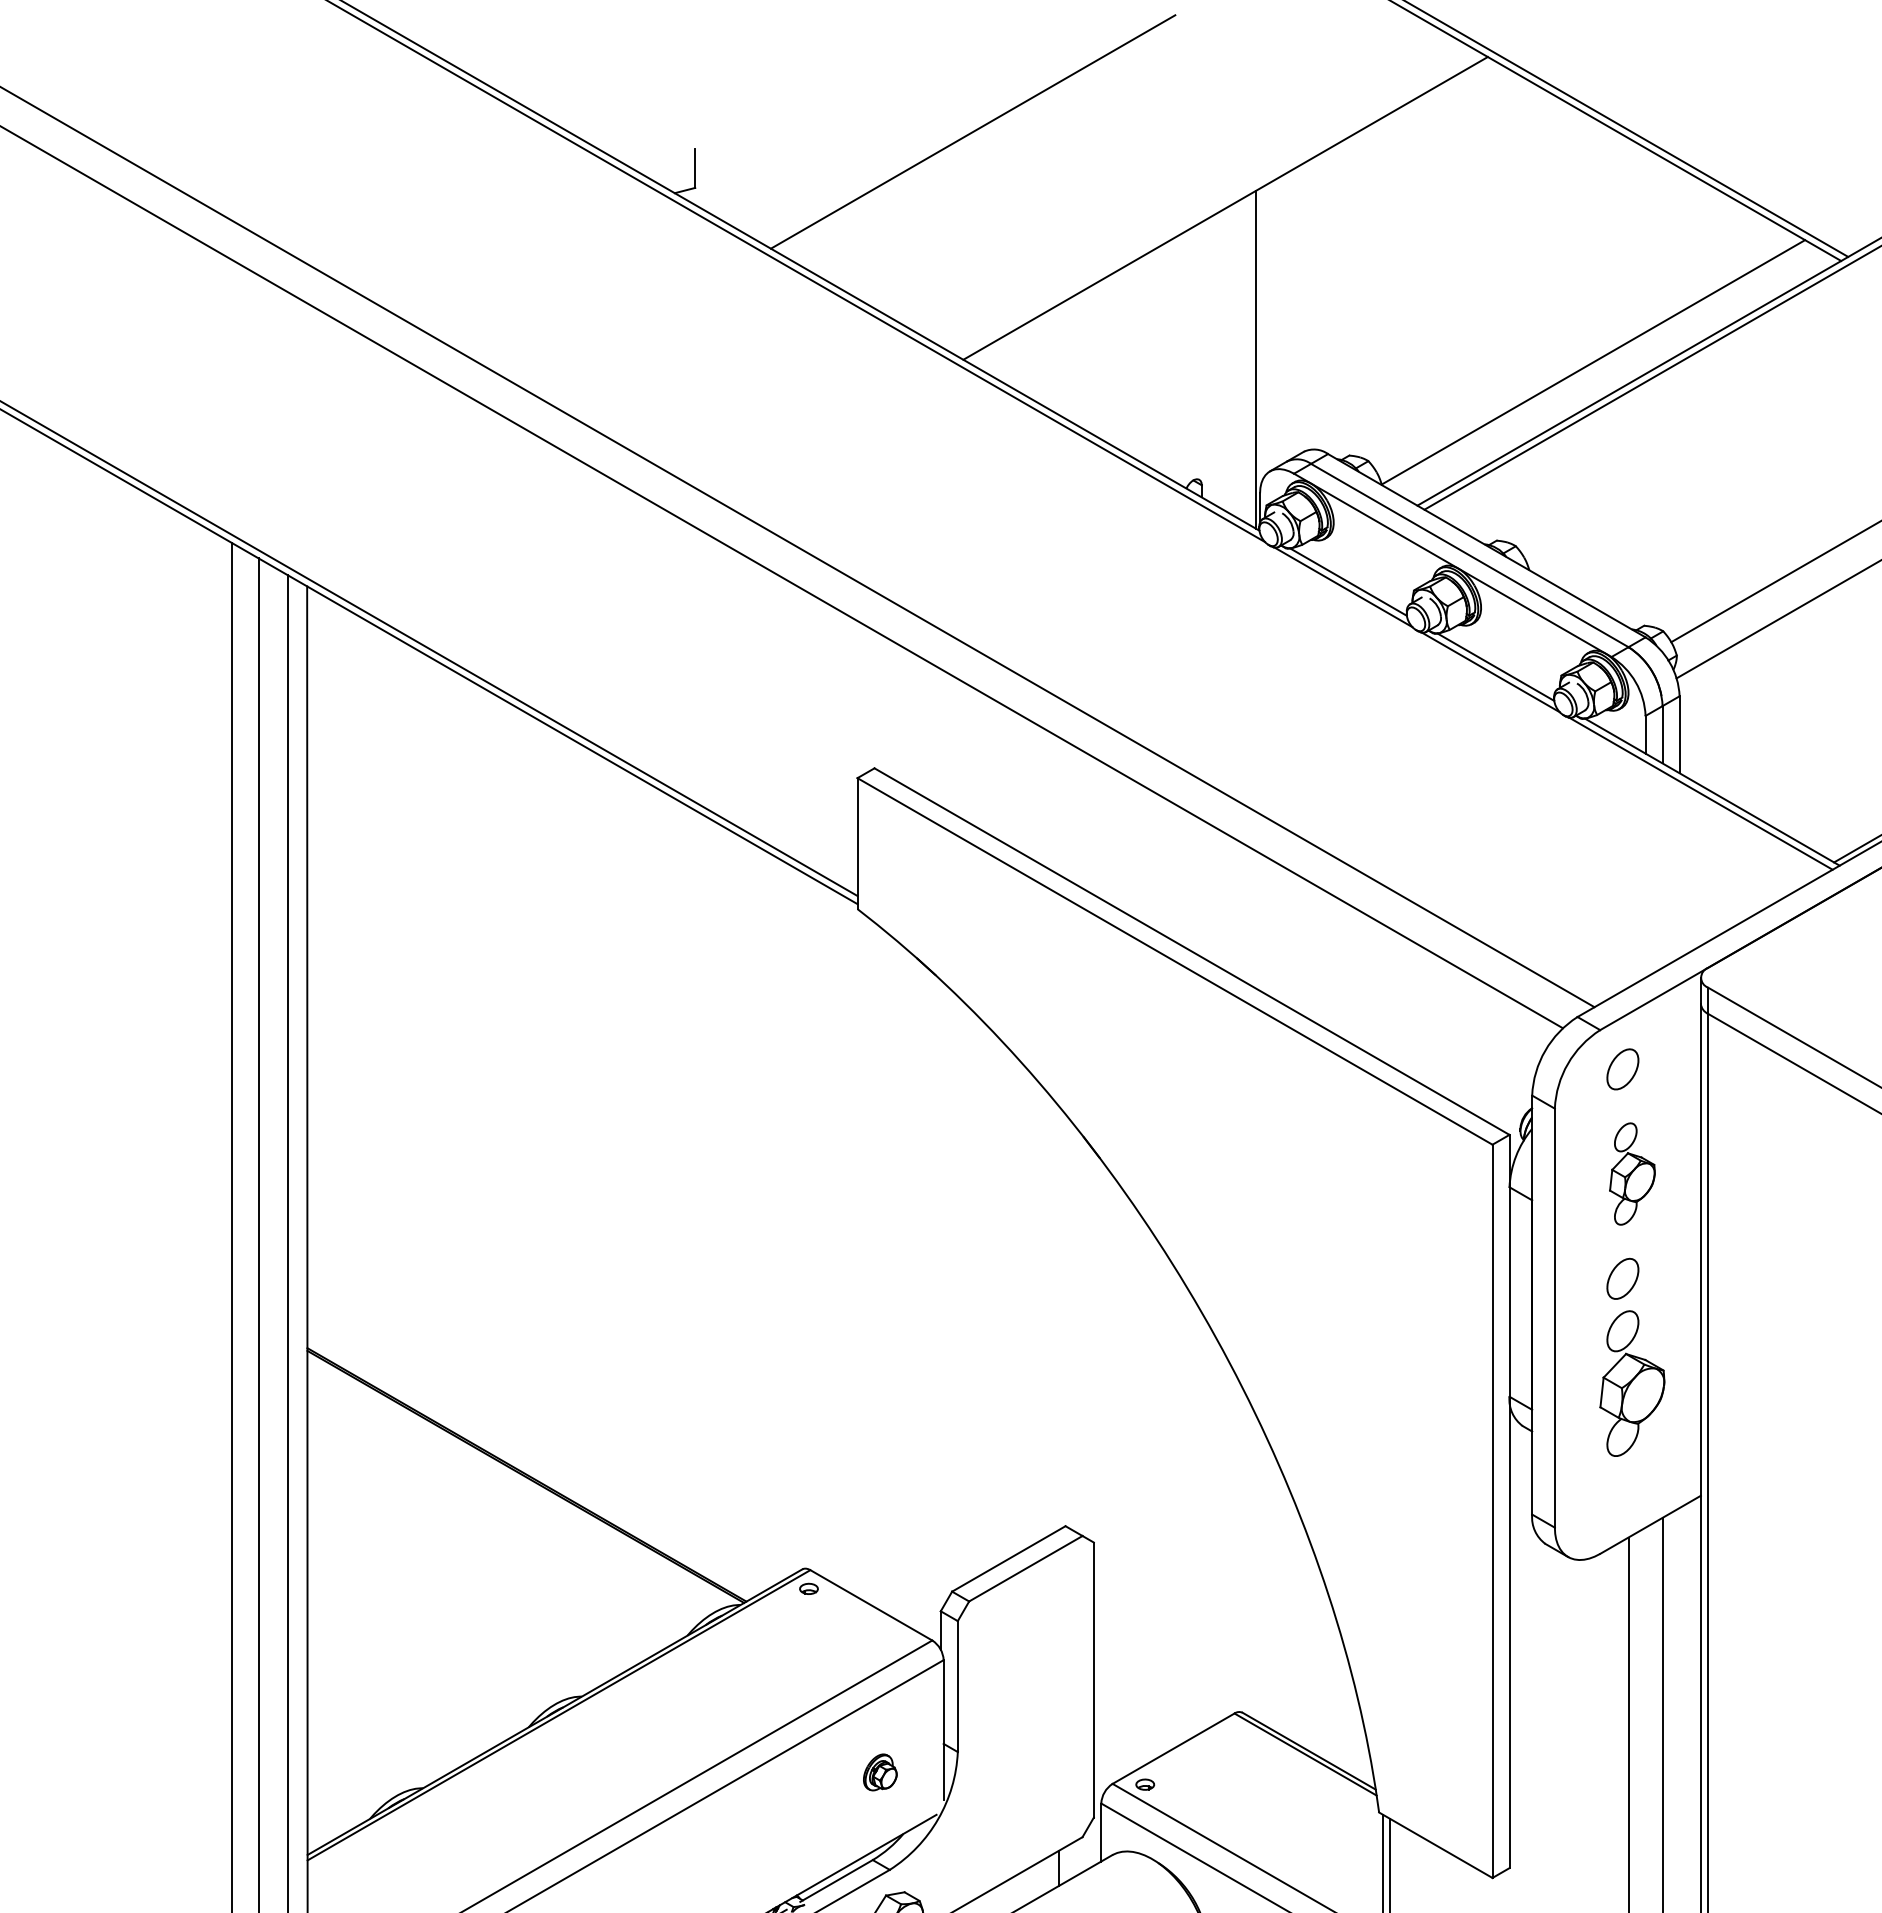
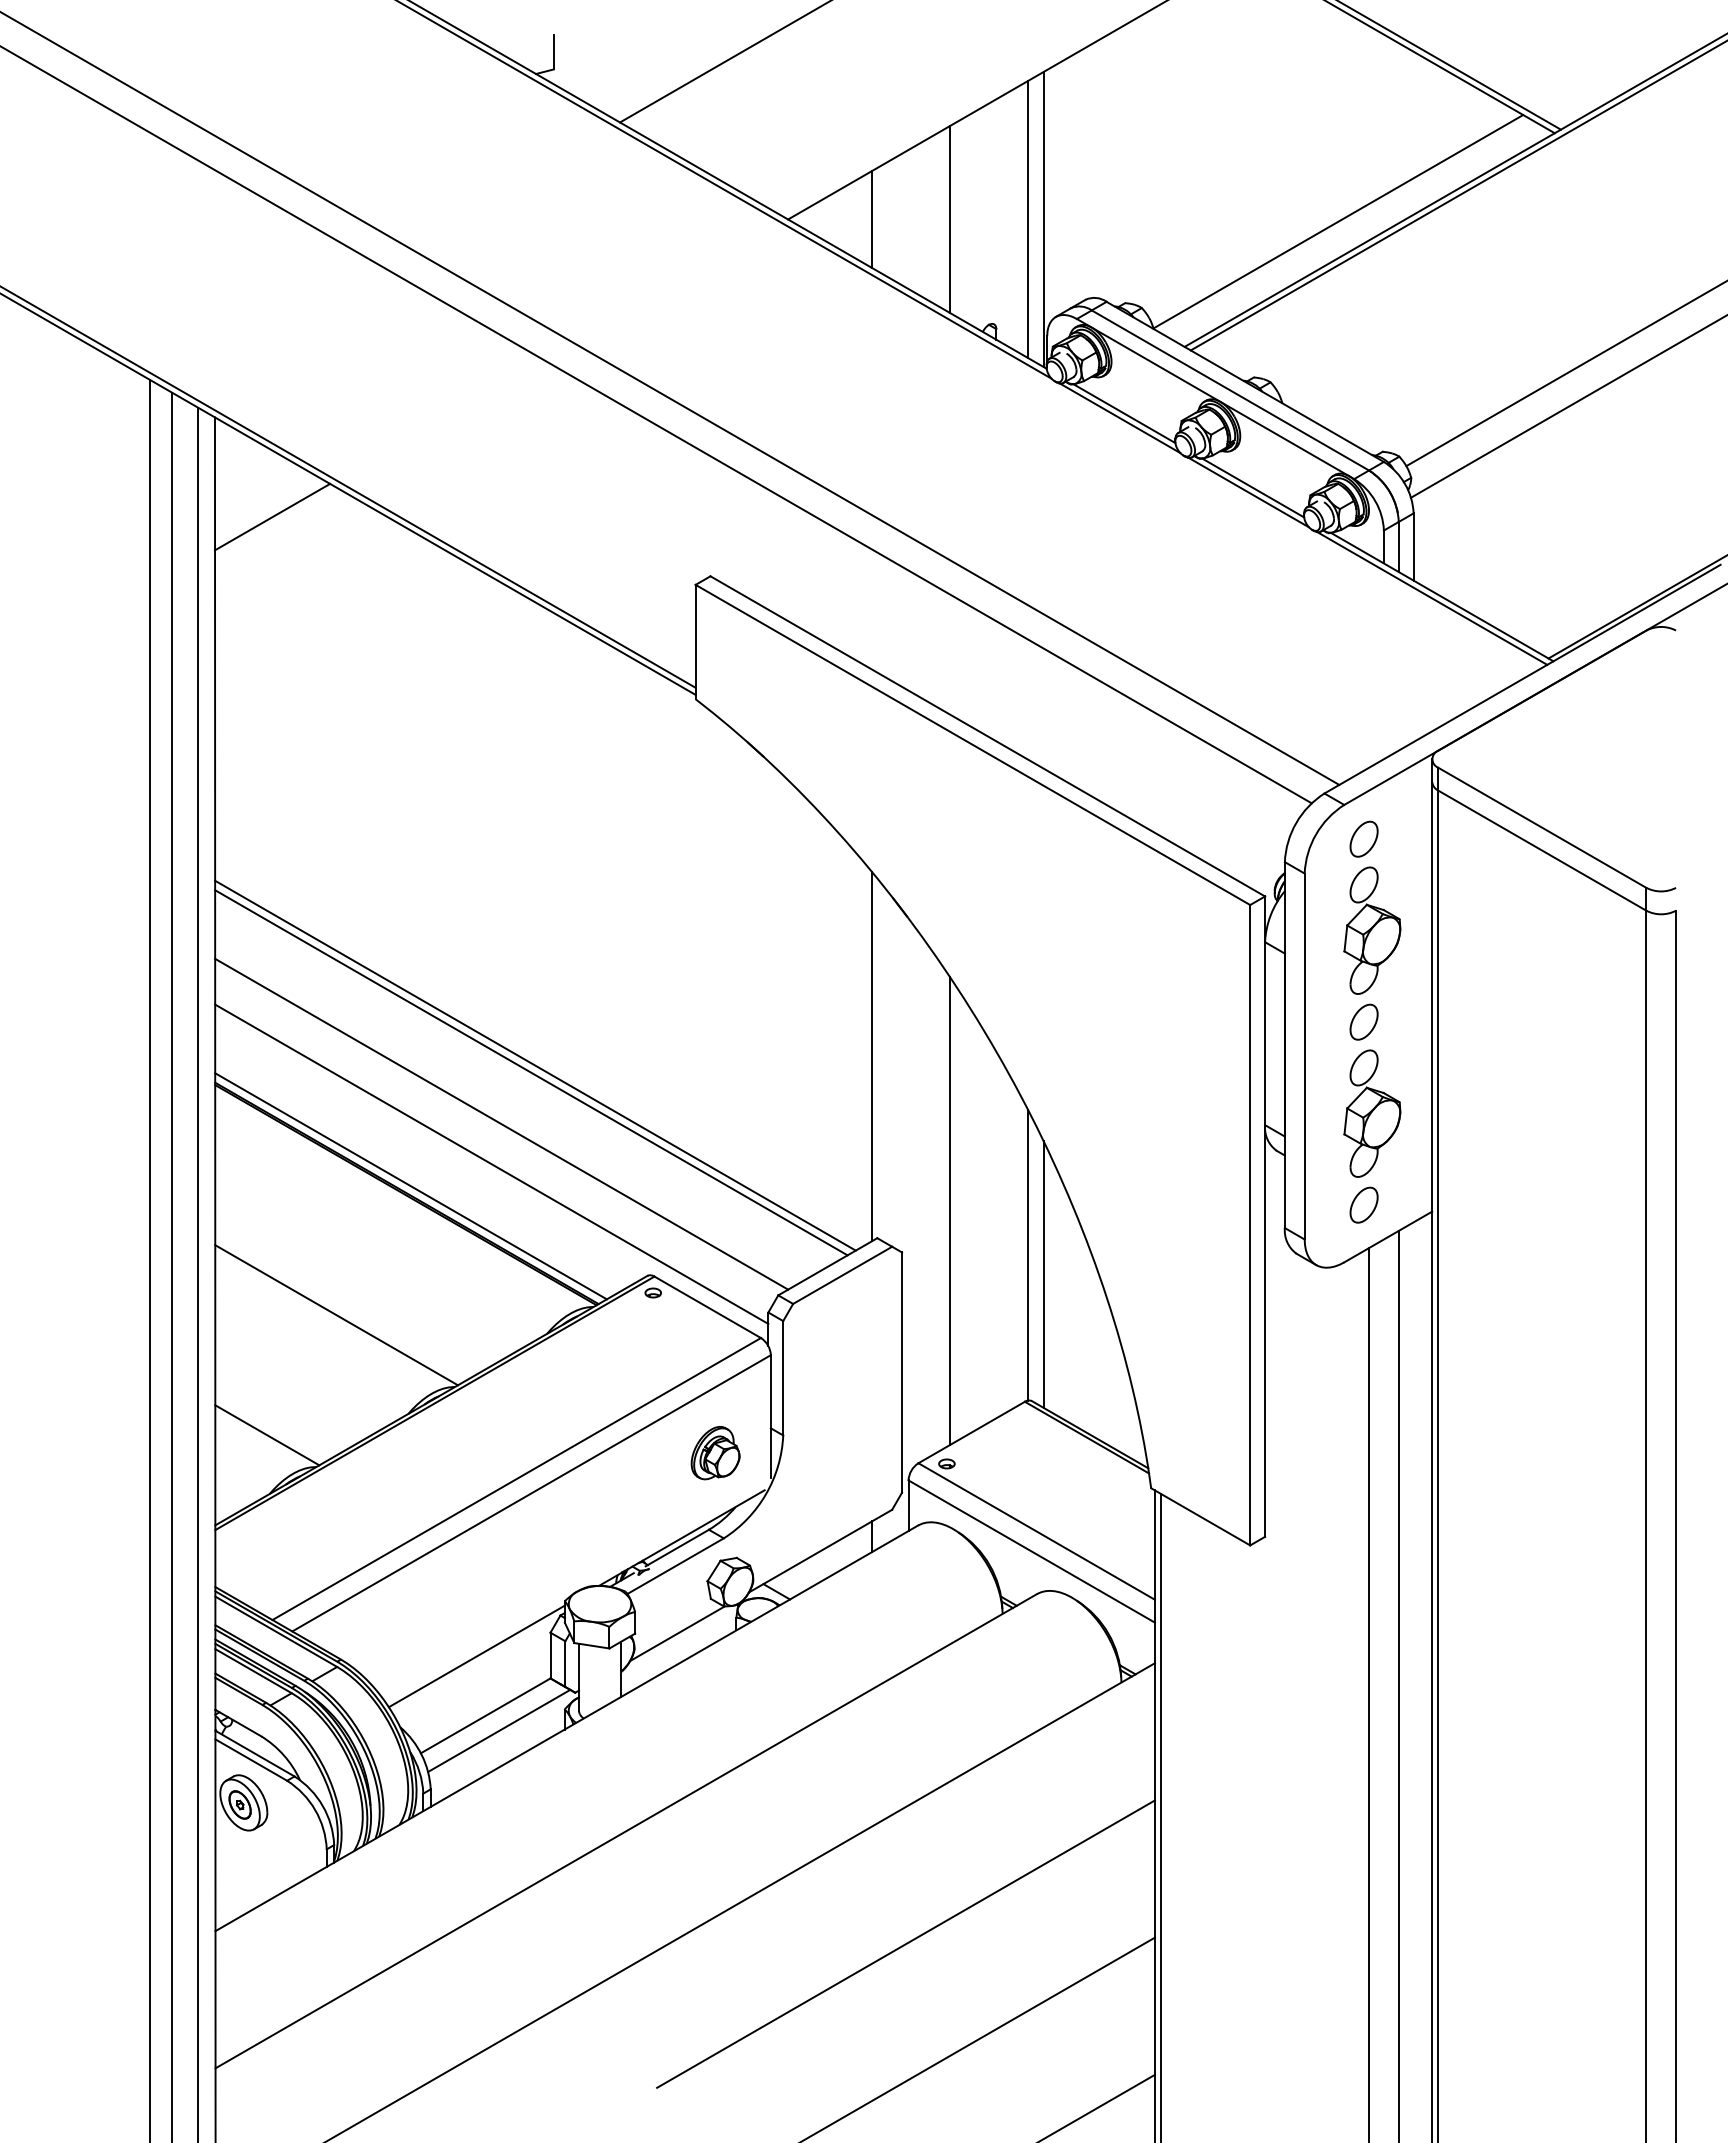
line: (1058, 359) -> (871, 219), added
line: (1148, 359) -> (949, 219), added
line: (1237, 359) -> (1027, 219), added
line: (373, 699) -> (272, 516), added
part: (1632, 1173) -> (1372, 930), size x1.43
line: (1058, 1318) -> (871, 1056), added
line: (674, 1328) -> (535, 1065), added
line: (669, 1336) -> (531, 1072), added
line: (635, 1394) -> (501, 1123), added
line: (623, 1440) -> (491, 1163), added
line: (531, 1466) -> (410, 1186), added
part: (1622, 1487) -> (1363, 1204), added
line: (1148, 1494) -> (949, 1210), added
line: (1237, 1544) -> (1027, 1254), added
line: (1255, 1566) -> (1043, 1273), added
line: (446, 1614) -> (336, 1315), added
line: (367, 1752) -> (267, 1435), added
part: (880, 1772) -> (715, 1453), size x1.67

